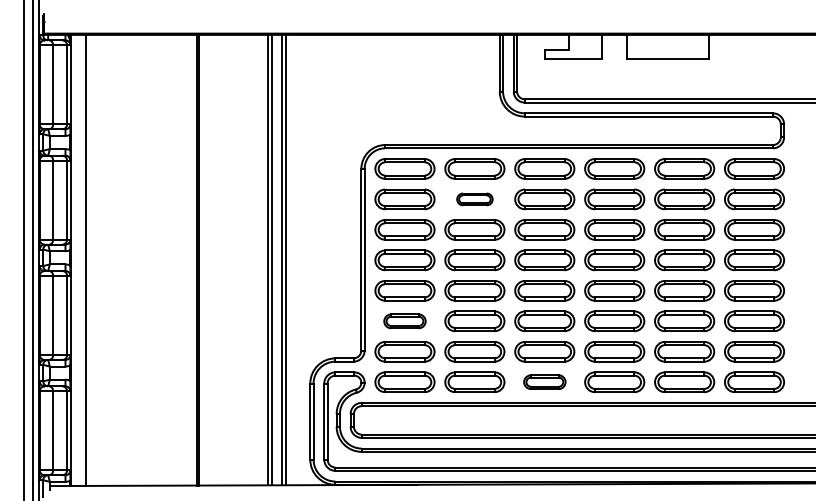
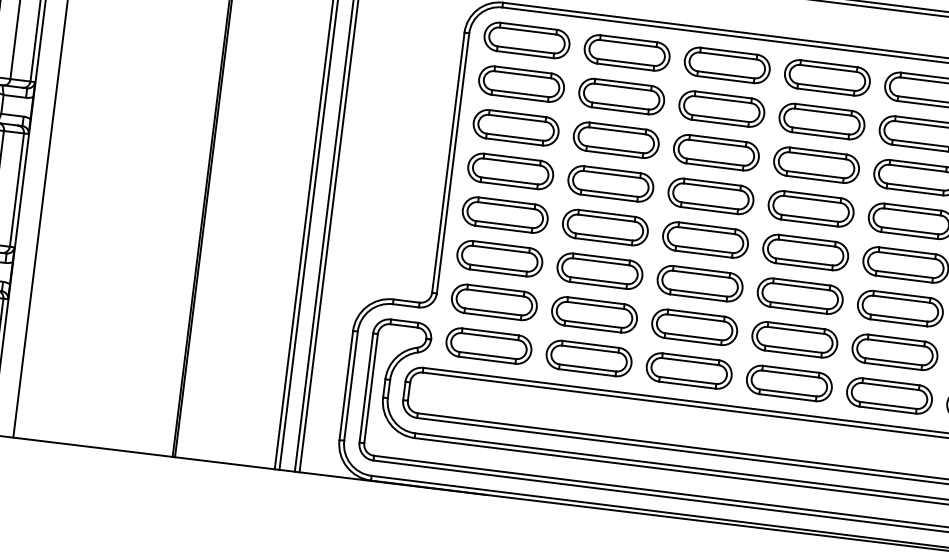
part: (474, 199) -> (621, 96), size x1.67
part: (404, 321) -> (499, 258), size x1.43
part: (544, 381) -> (688, 369), size x1.43

